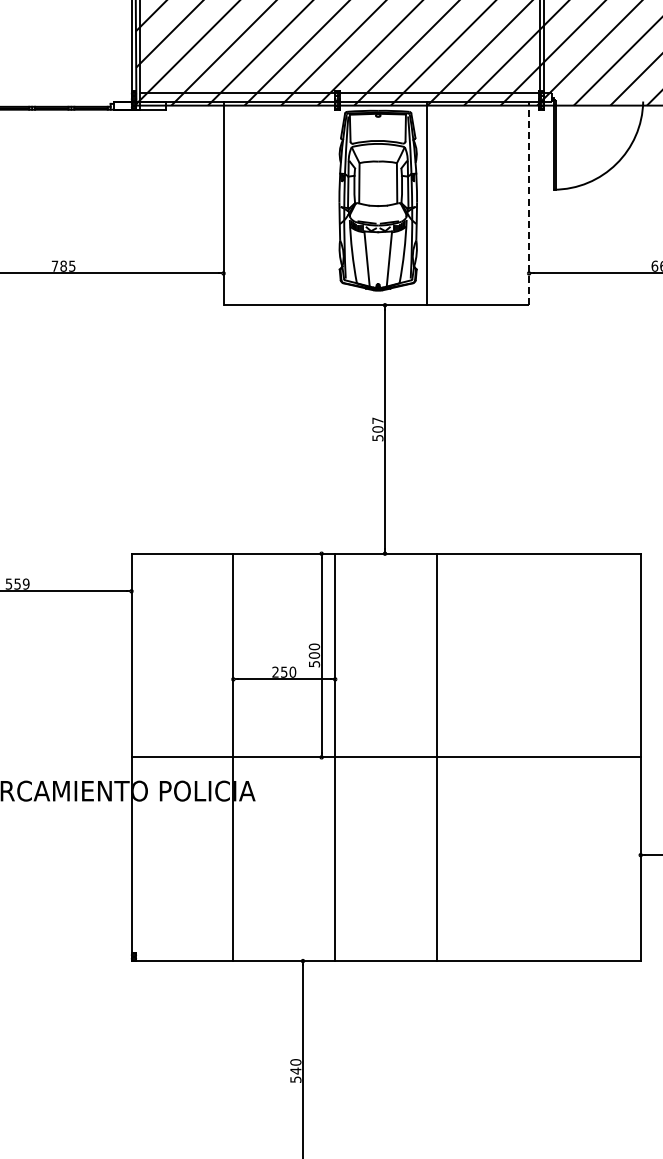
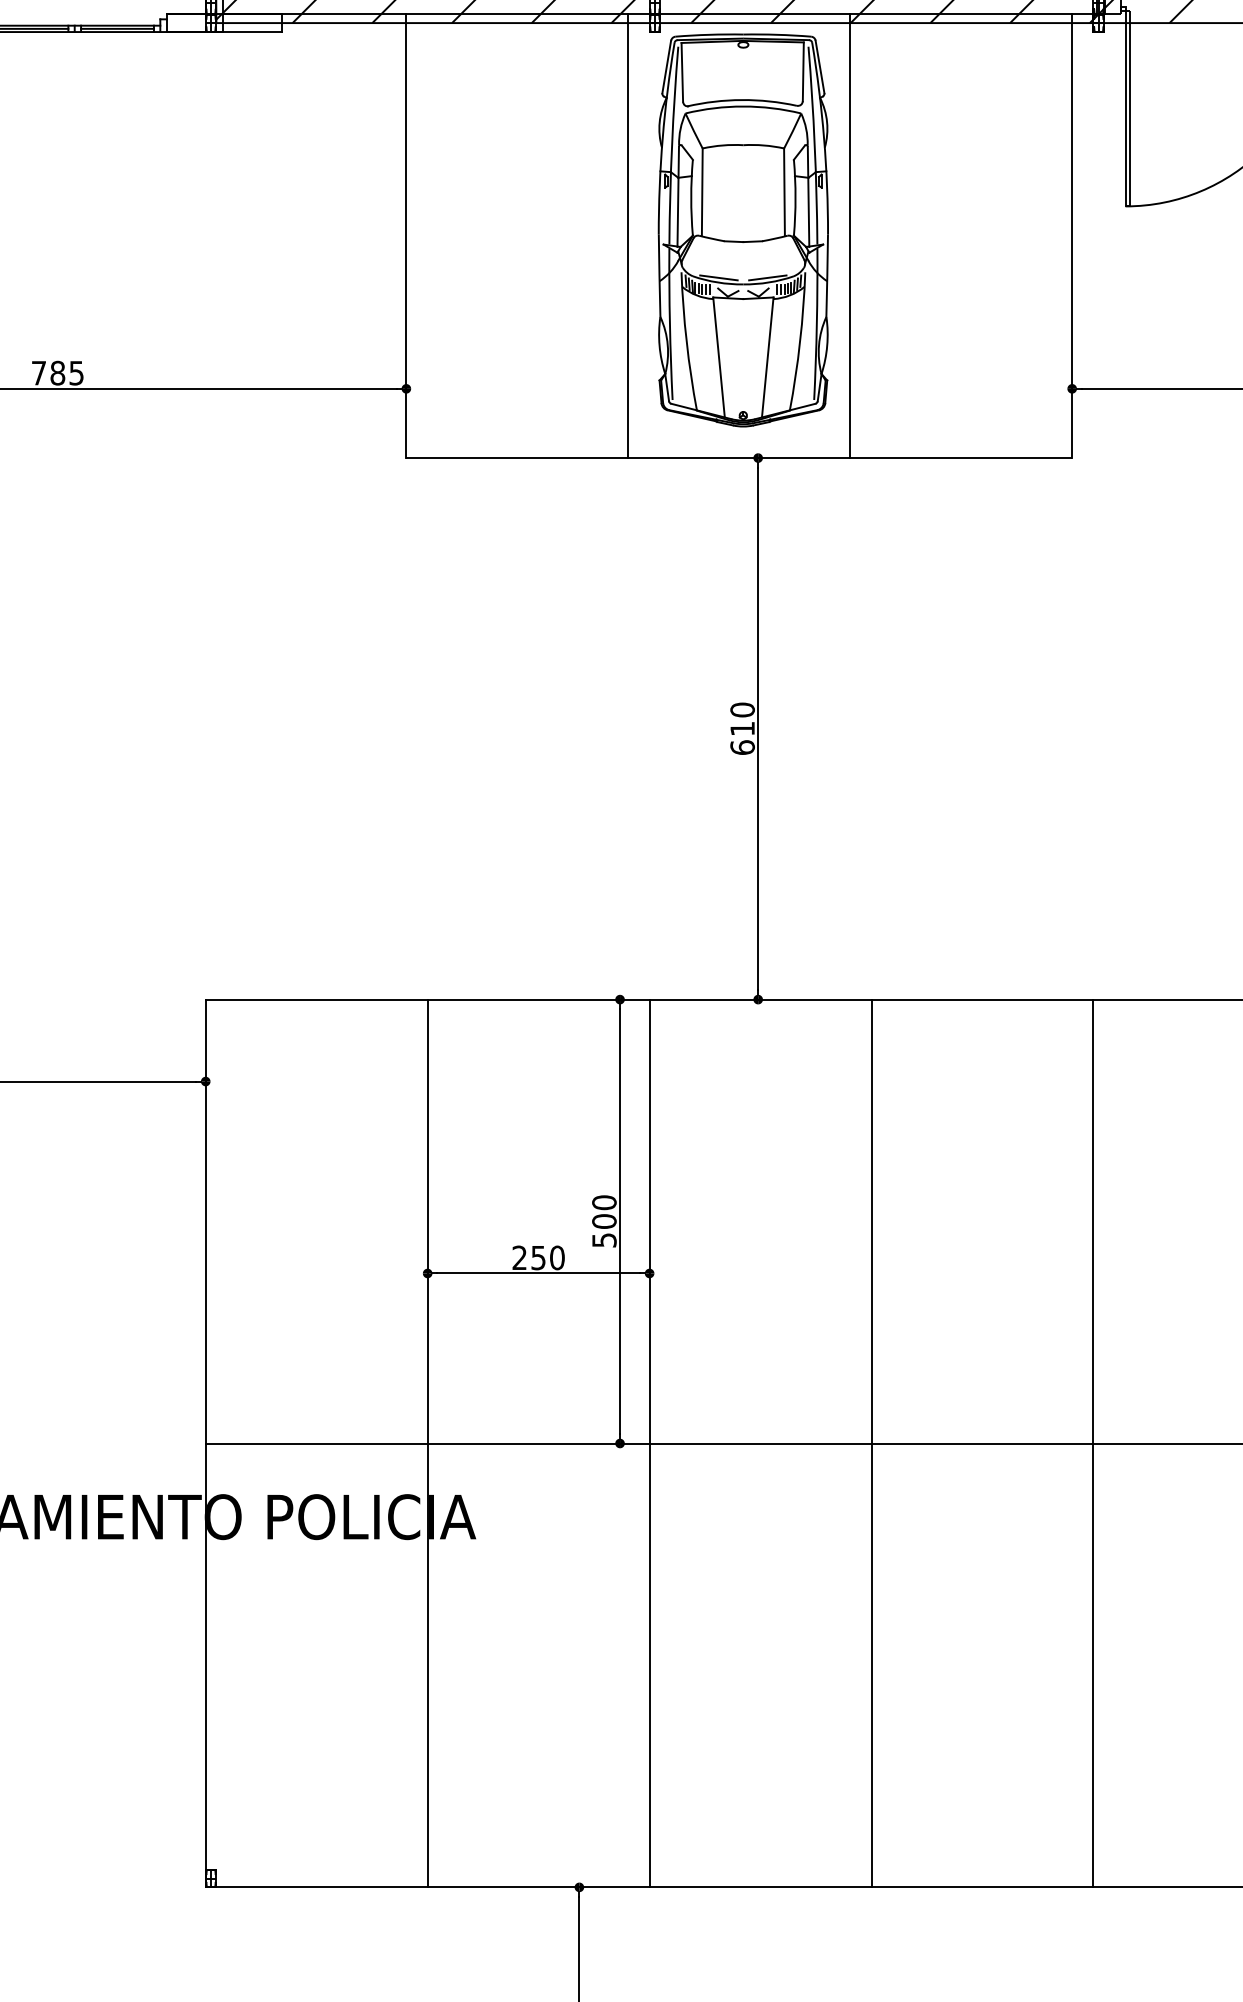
line: (325, 203) -> (628, 236), added
line: (529, 203) -> (1073, 236), dashed -> solid
text: (377, 429) -> (741, 728), 507 -> 610
line: (538, 757) -> (1092, 1443), added

